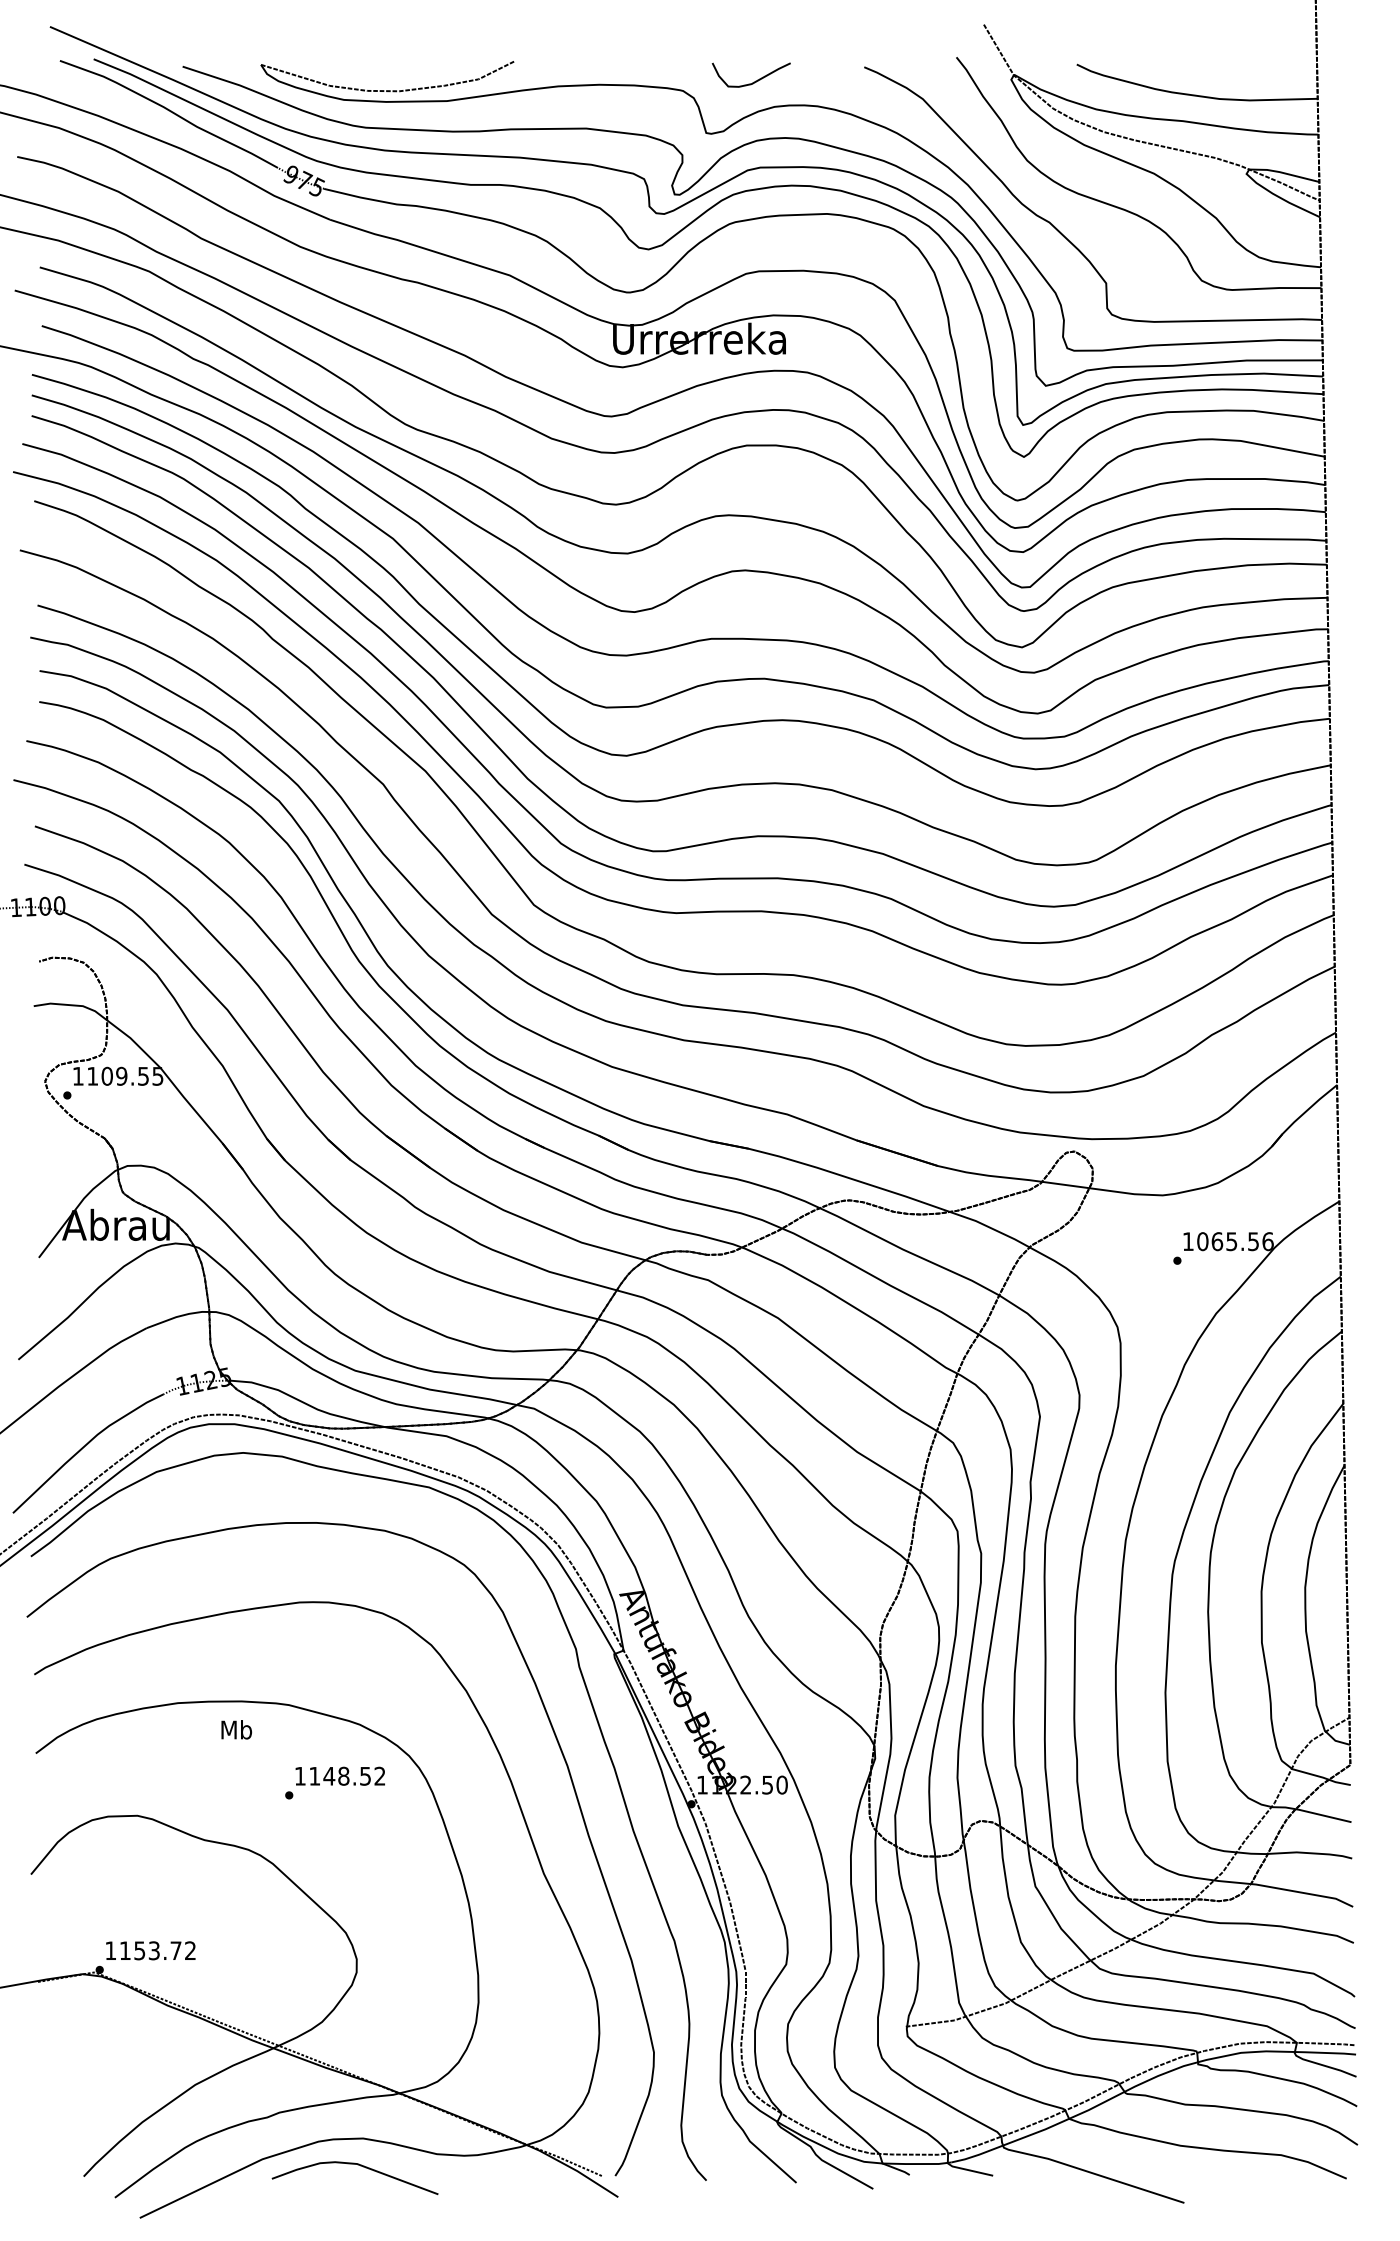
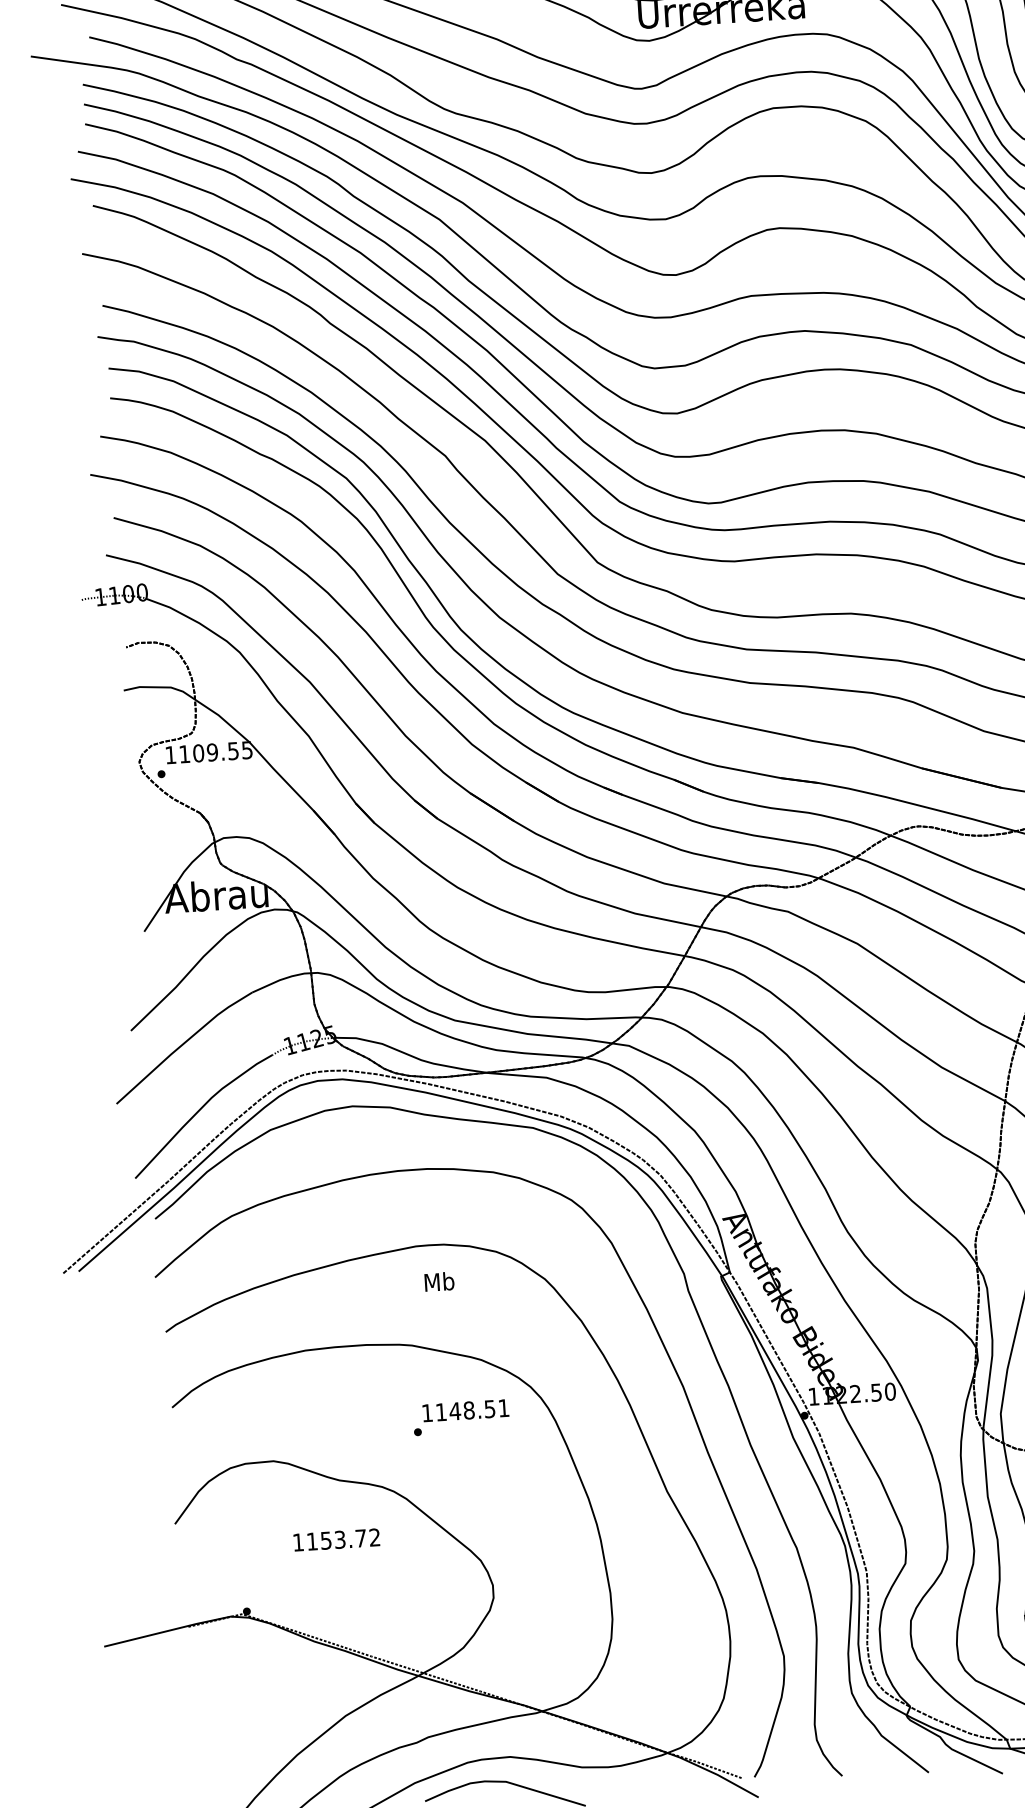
text: (236, 1729) -> (439, 1281), moved
text: (379, 1775) -> (503, 1407), 1148.52 -> 1148.51
text: (150, 1950) -> (336, 1539), moved

